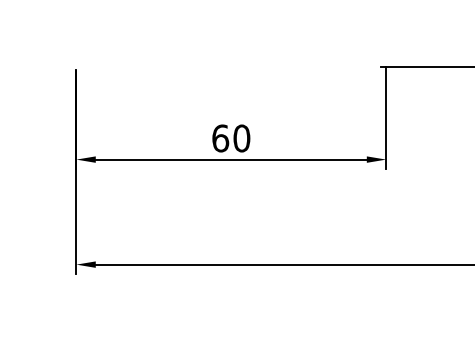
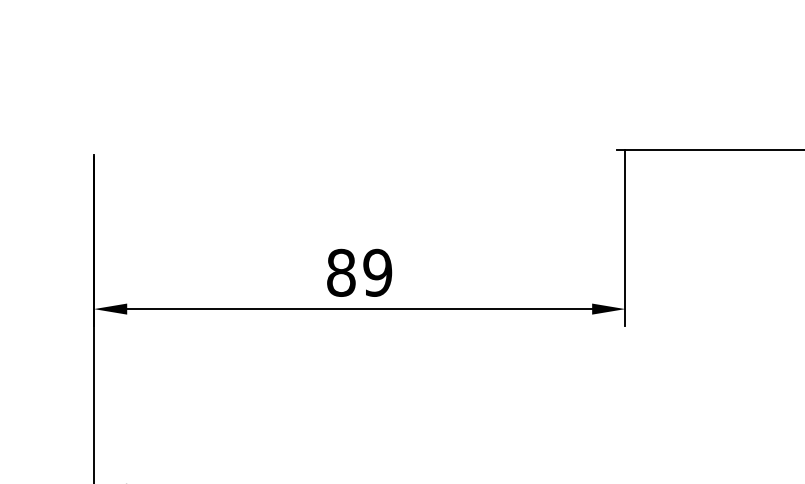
text: (231, 138) -> (359, 272), 60 -> 89

